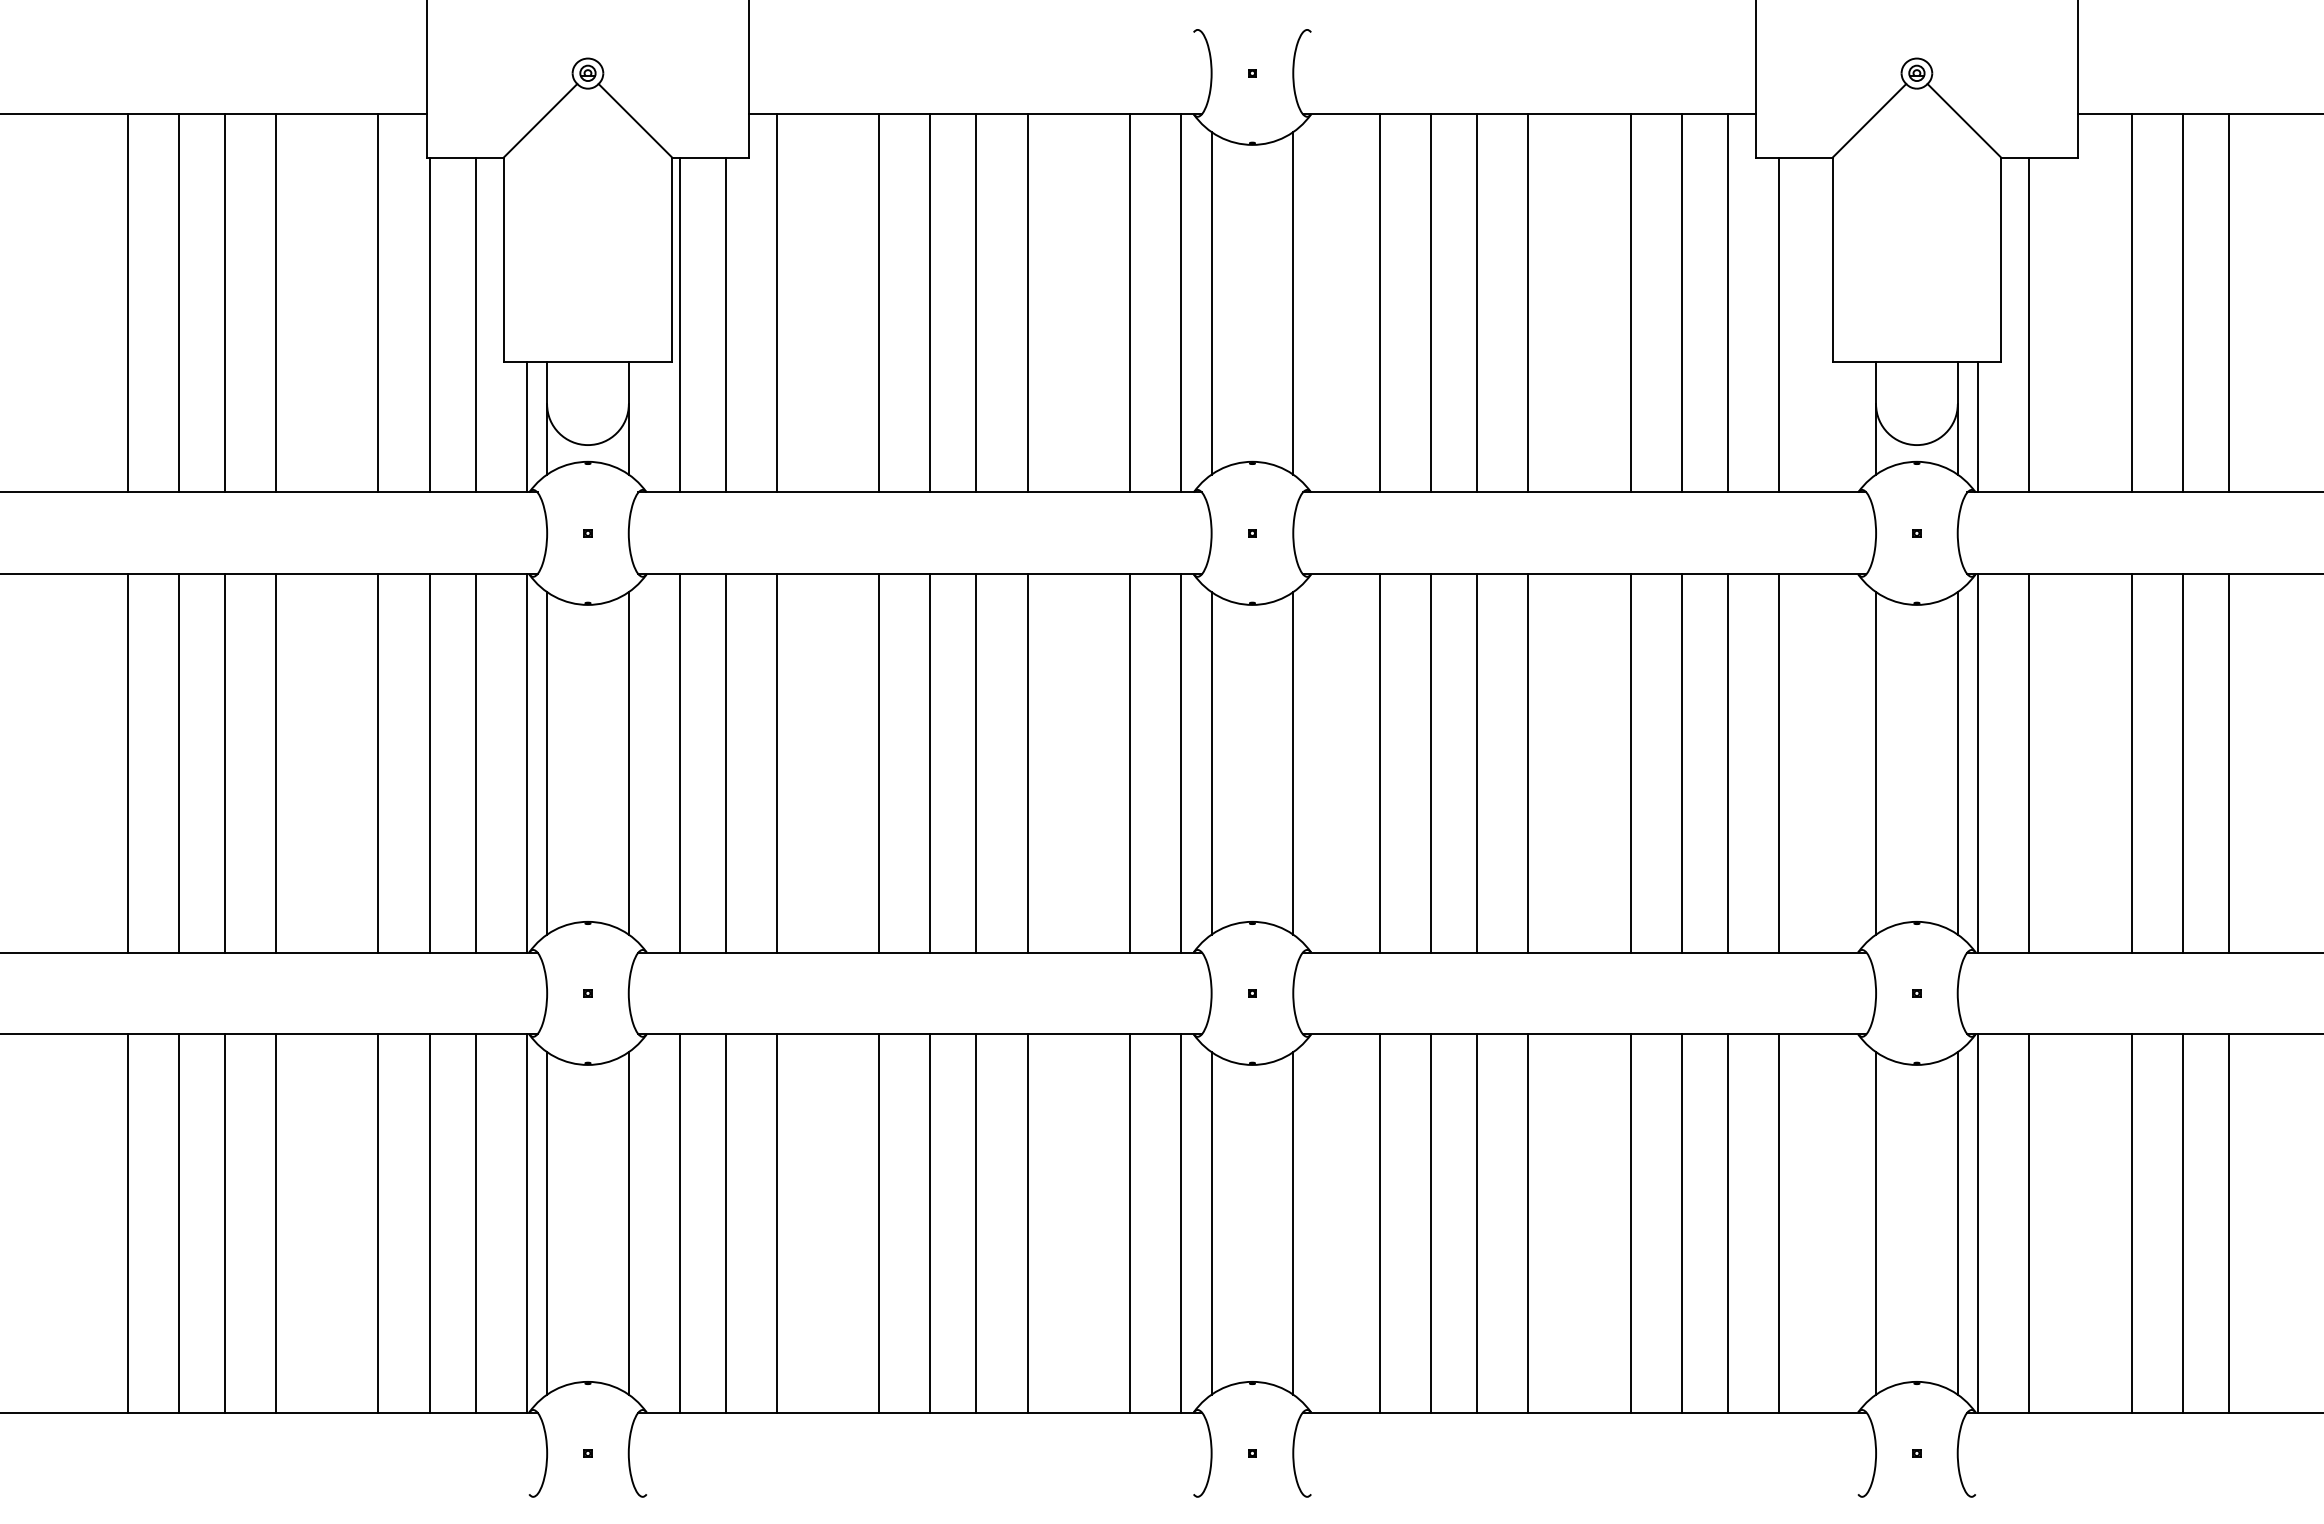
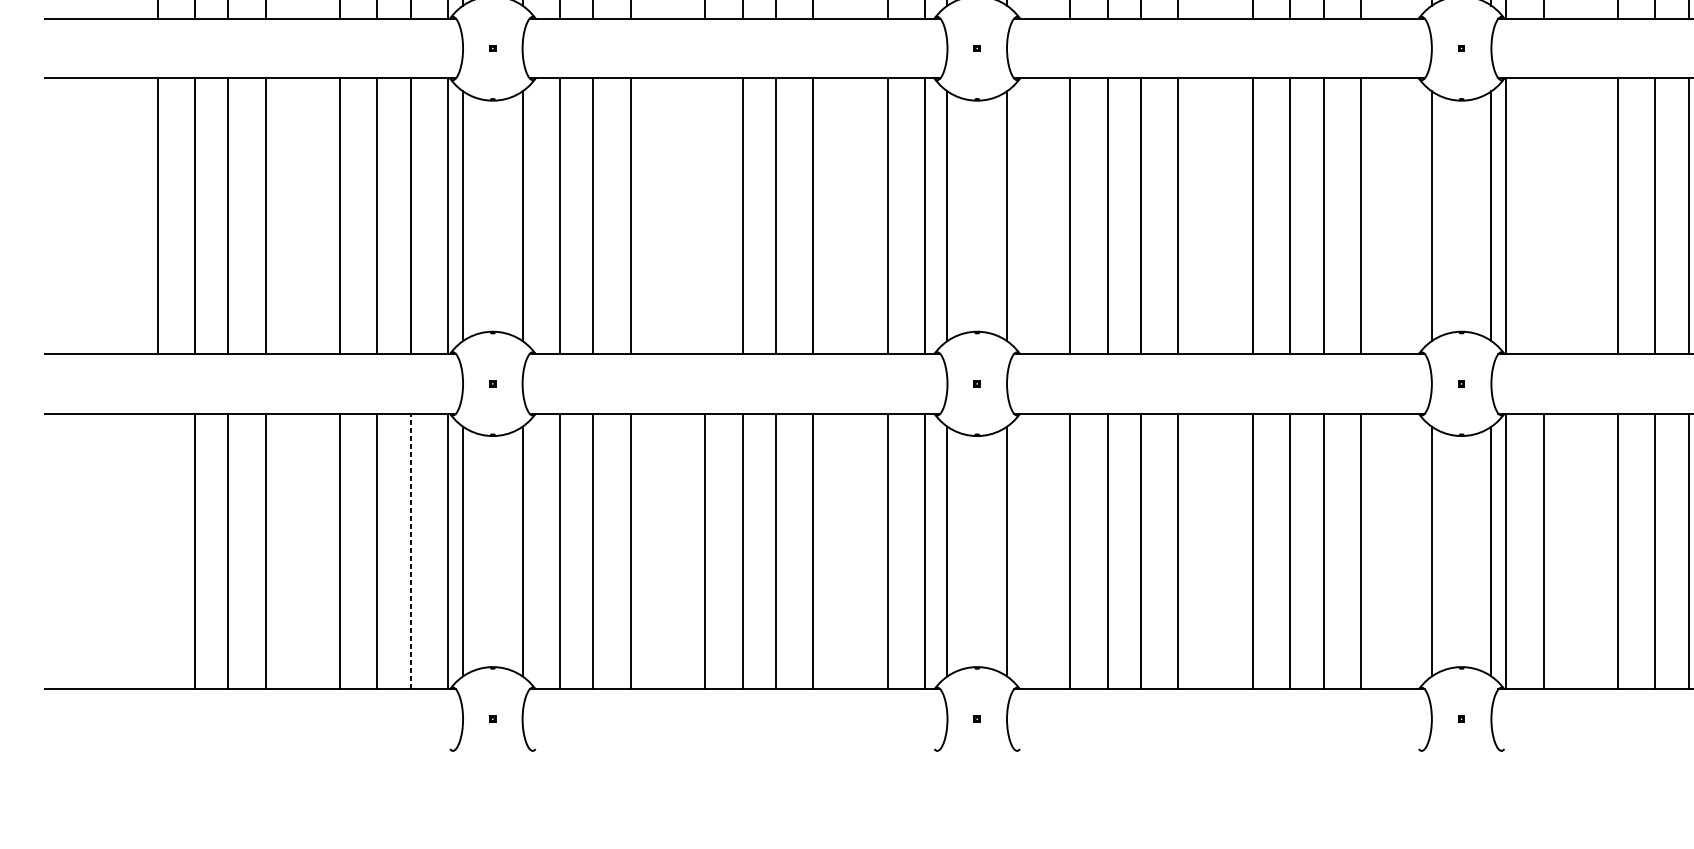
line: (879, 763) -> (705, 216), removed
line: (2029, 763) -> (1543, 216), removed
line: (475, 1222) -> (410, 550), solid -> dashed
line: (127, 1223) -> (157, 551), removed

